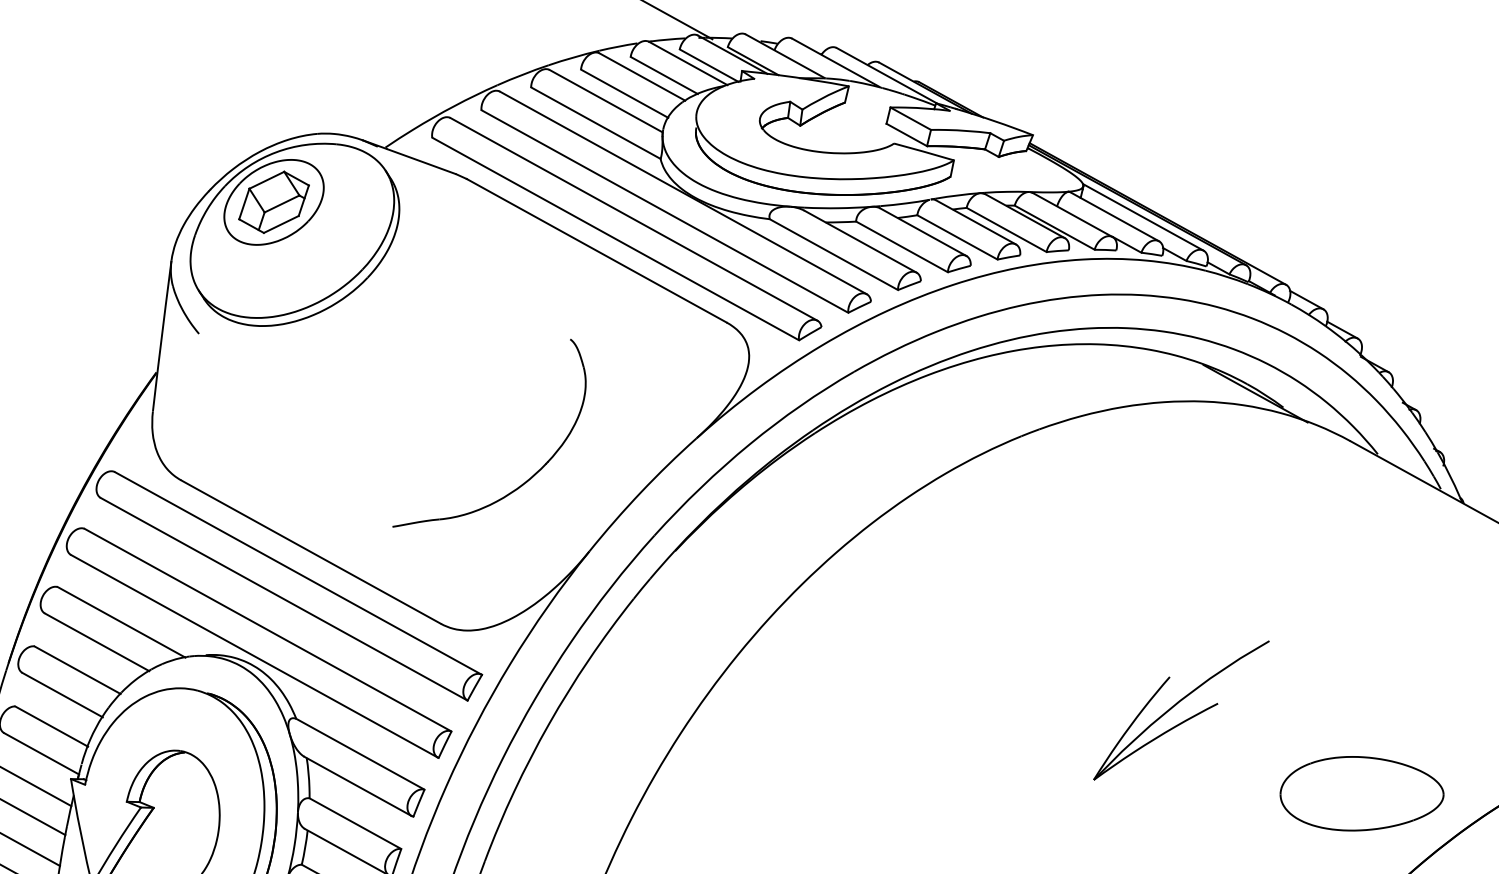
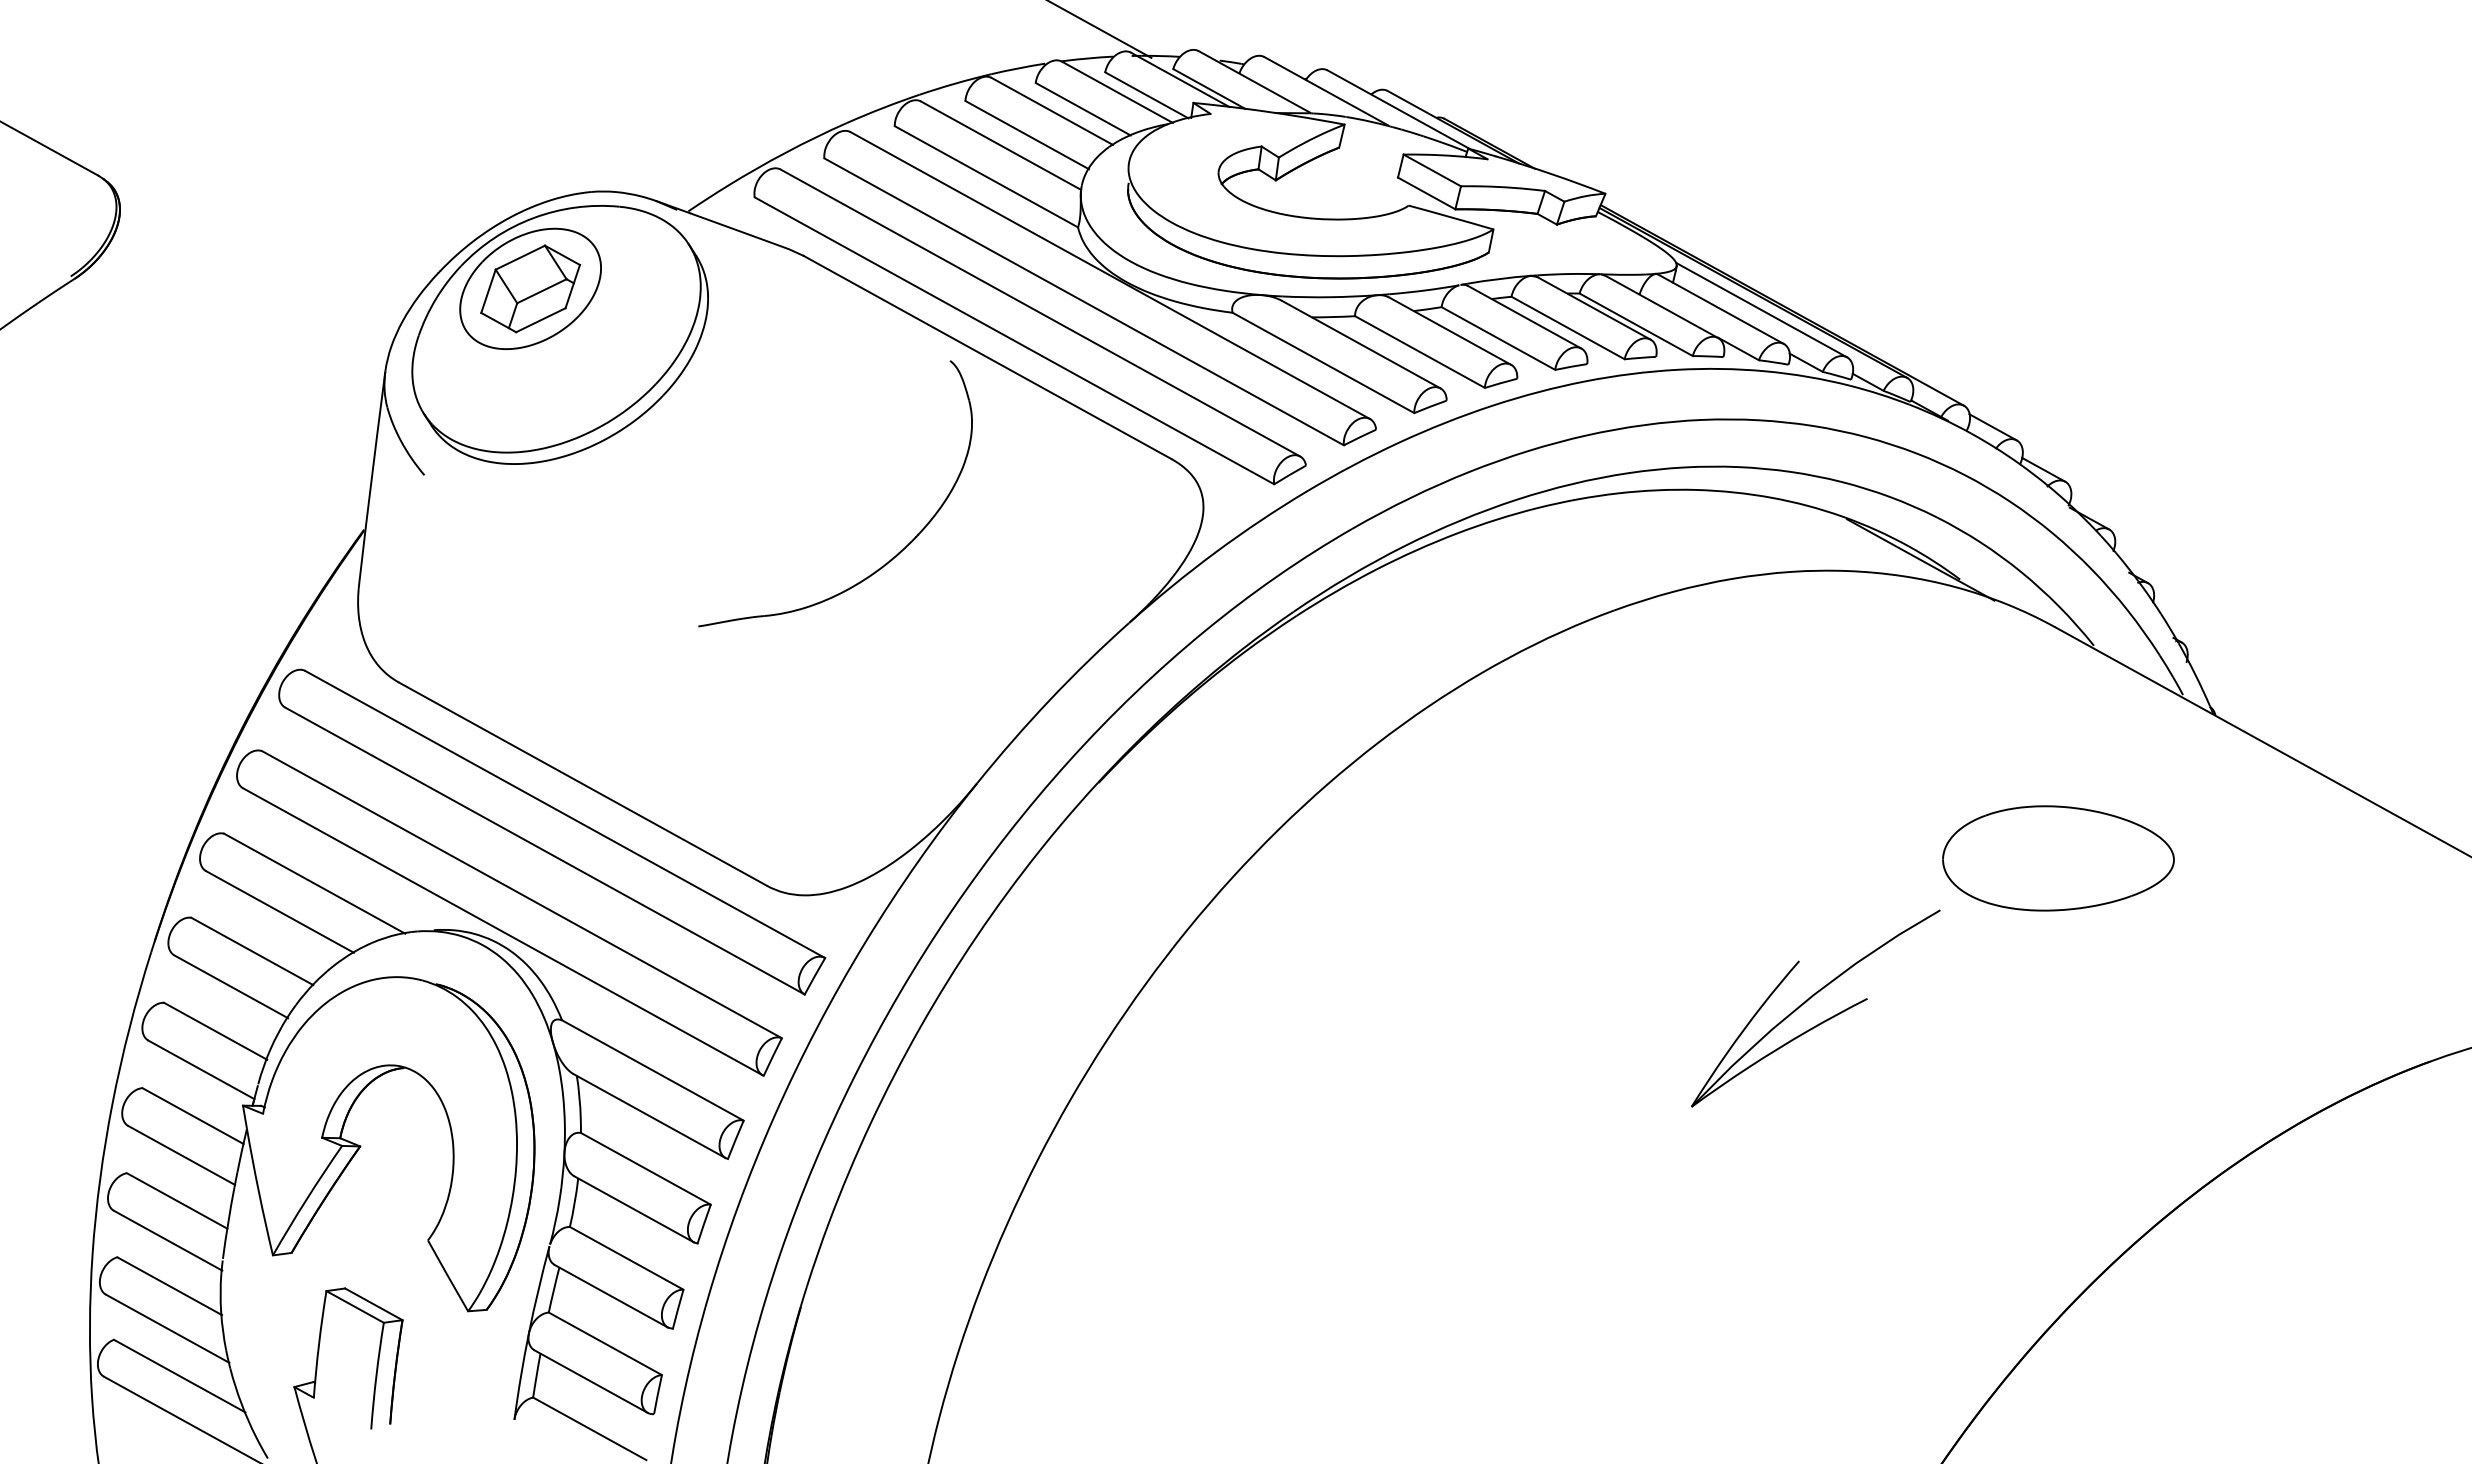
part: (529, 478) -> (892, 557), moved
part: (1362, 793) -> (2058, 858), moved

